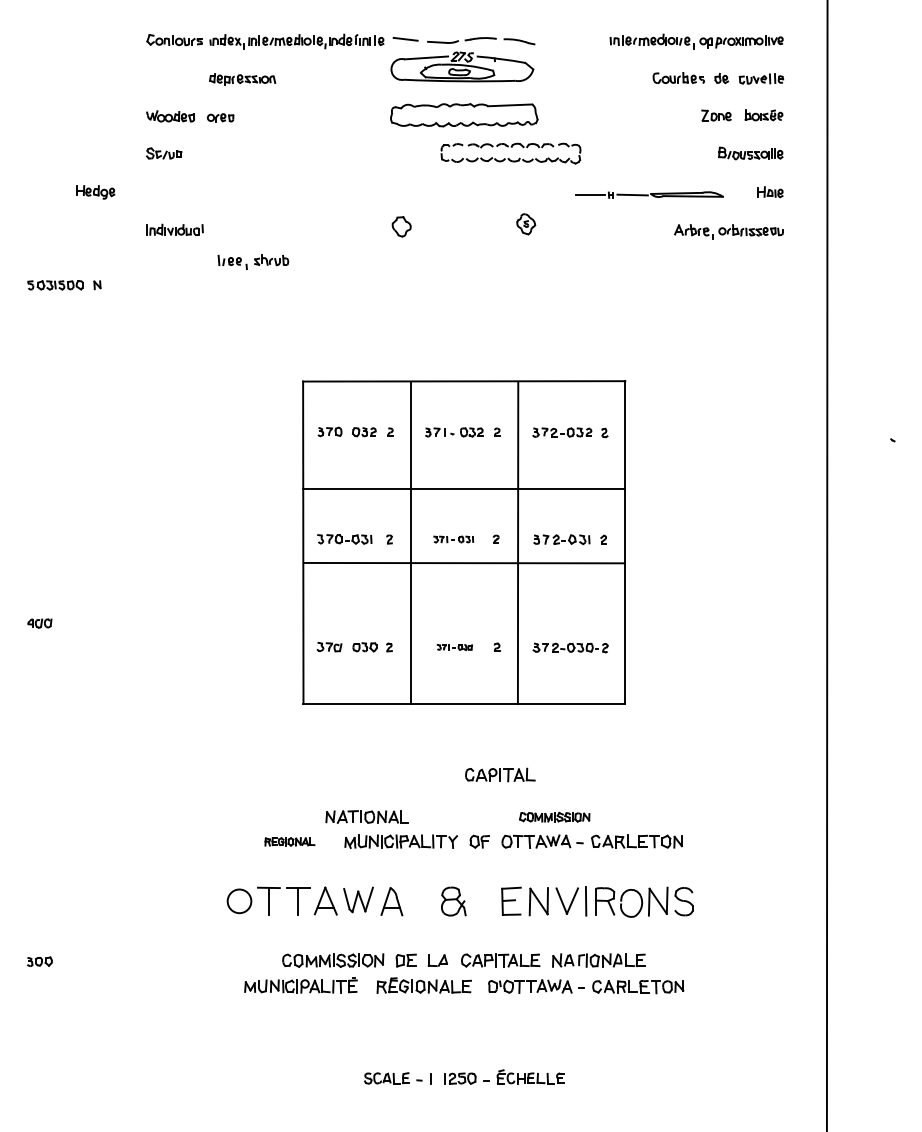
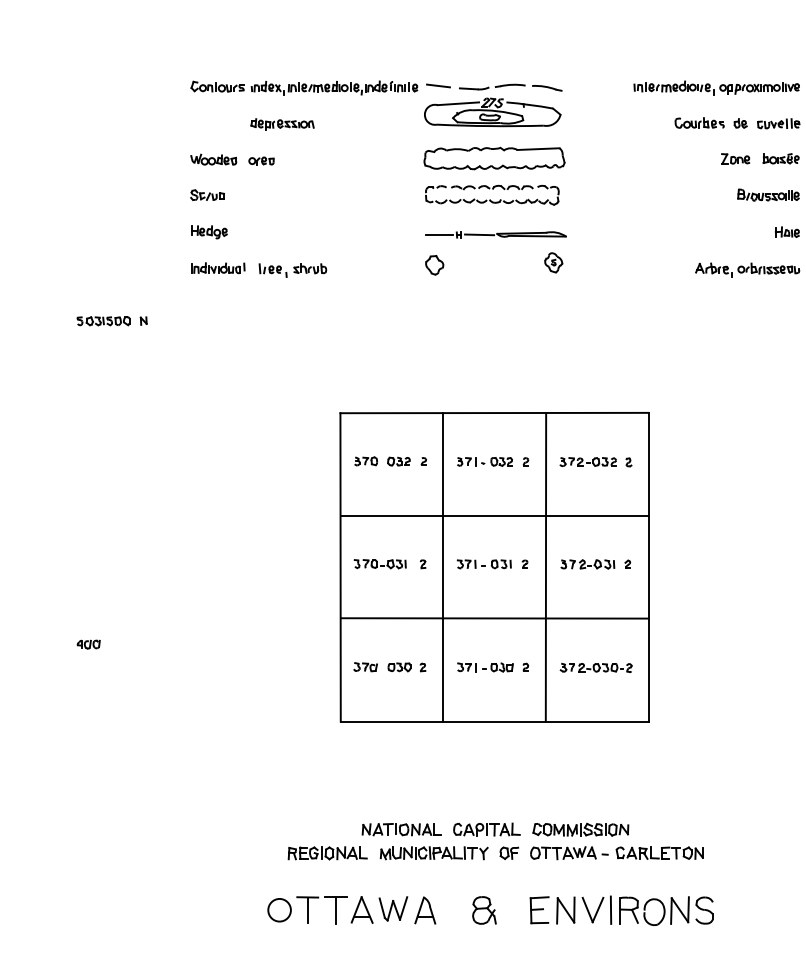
part: (510, 153) -> (491, 195), moved
part: (95, 192) -> (208, 232), moved
part: (649, 194) -> (495, 234), moved
part: (253, 261) -> (292, 269), moved
part: (453, 539) -> (484, 564), size x1.43
line: (463, 562) -> (493, 617), moved
part: (454, 647) -> (485, 667), size x1.67
part: (500, 774) -> (487, 829), moved
part: (554, 817) -> (580, 830), size x1.43
part: (289, 841) -> (327, 853), size x1.67

